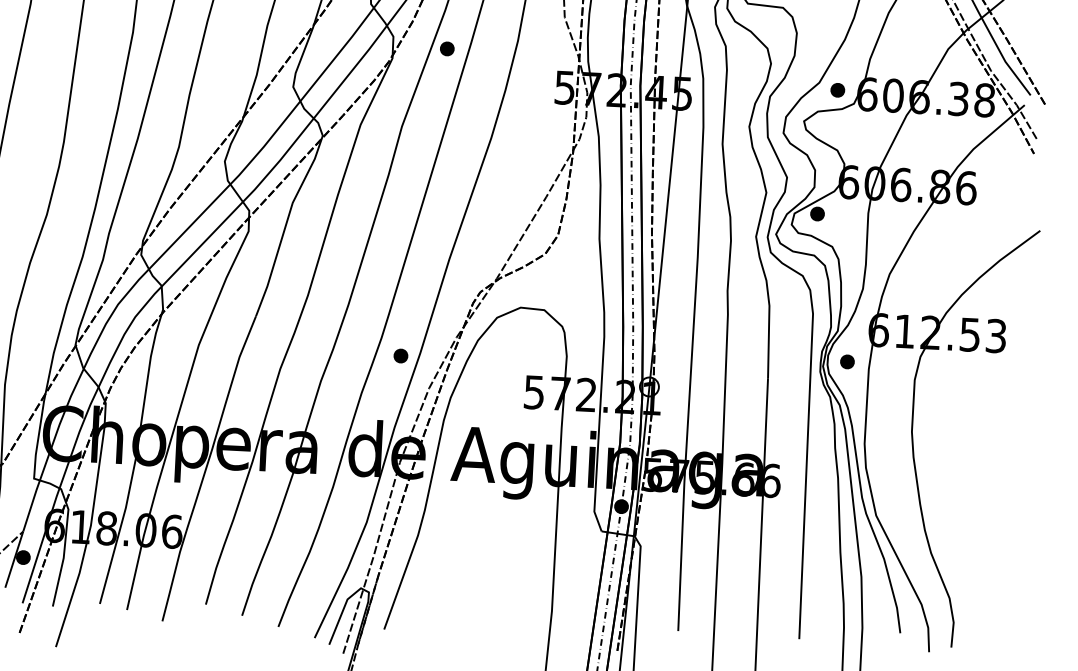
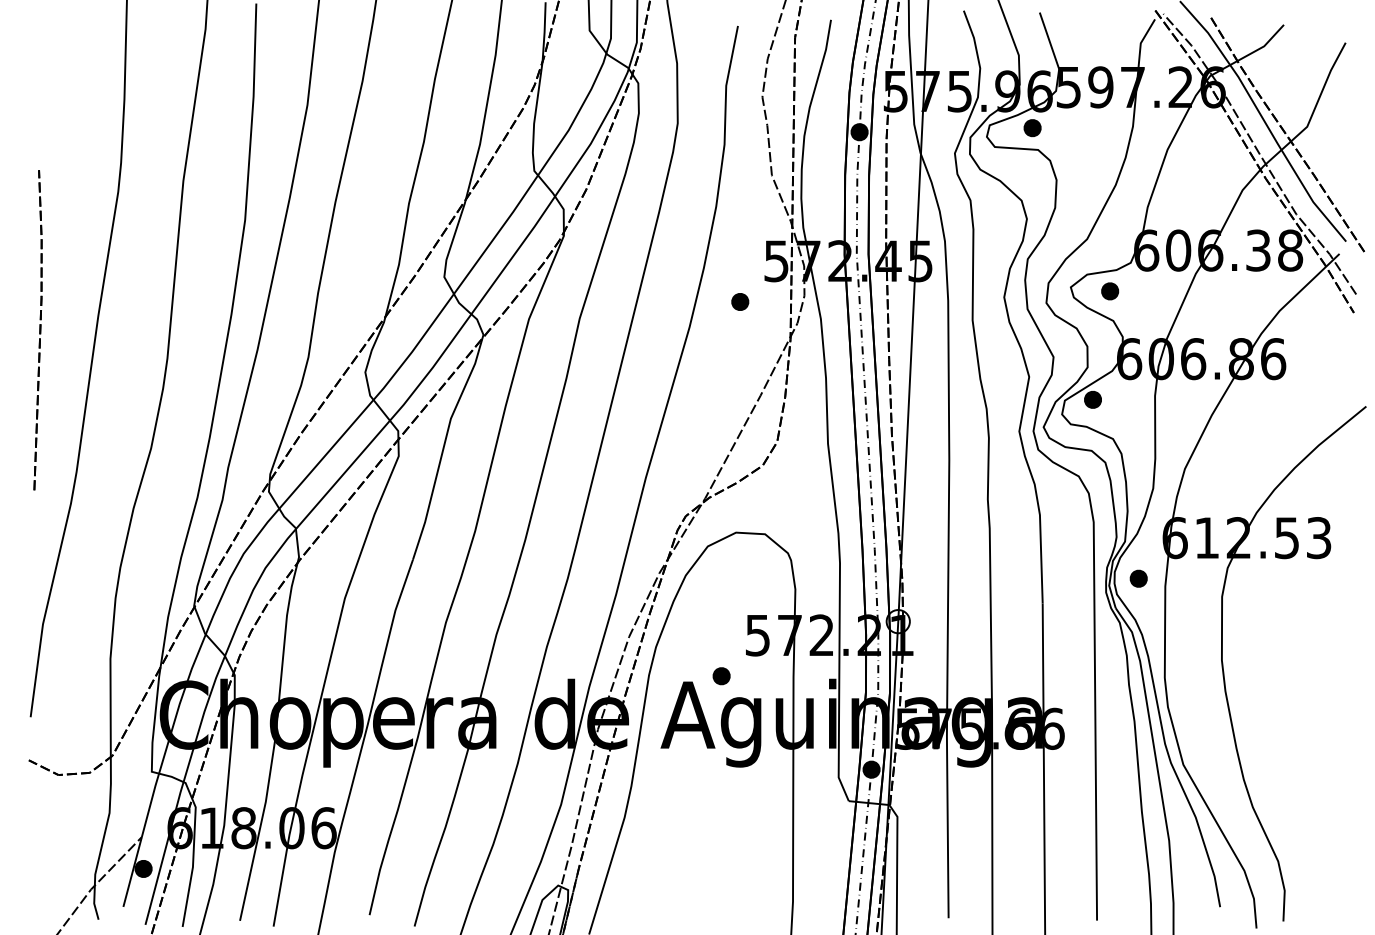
part: (447, 48) -> (740, 301), moved
part: (838, 90) -> (1110, 291), moved
part: (400, 356) -> (721, 676), moved

